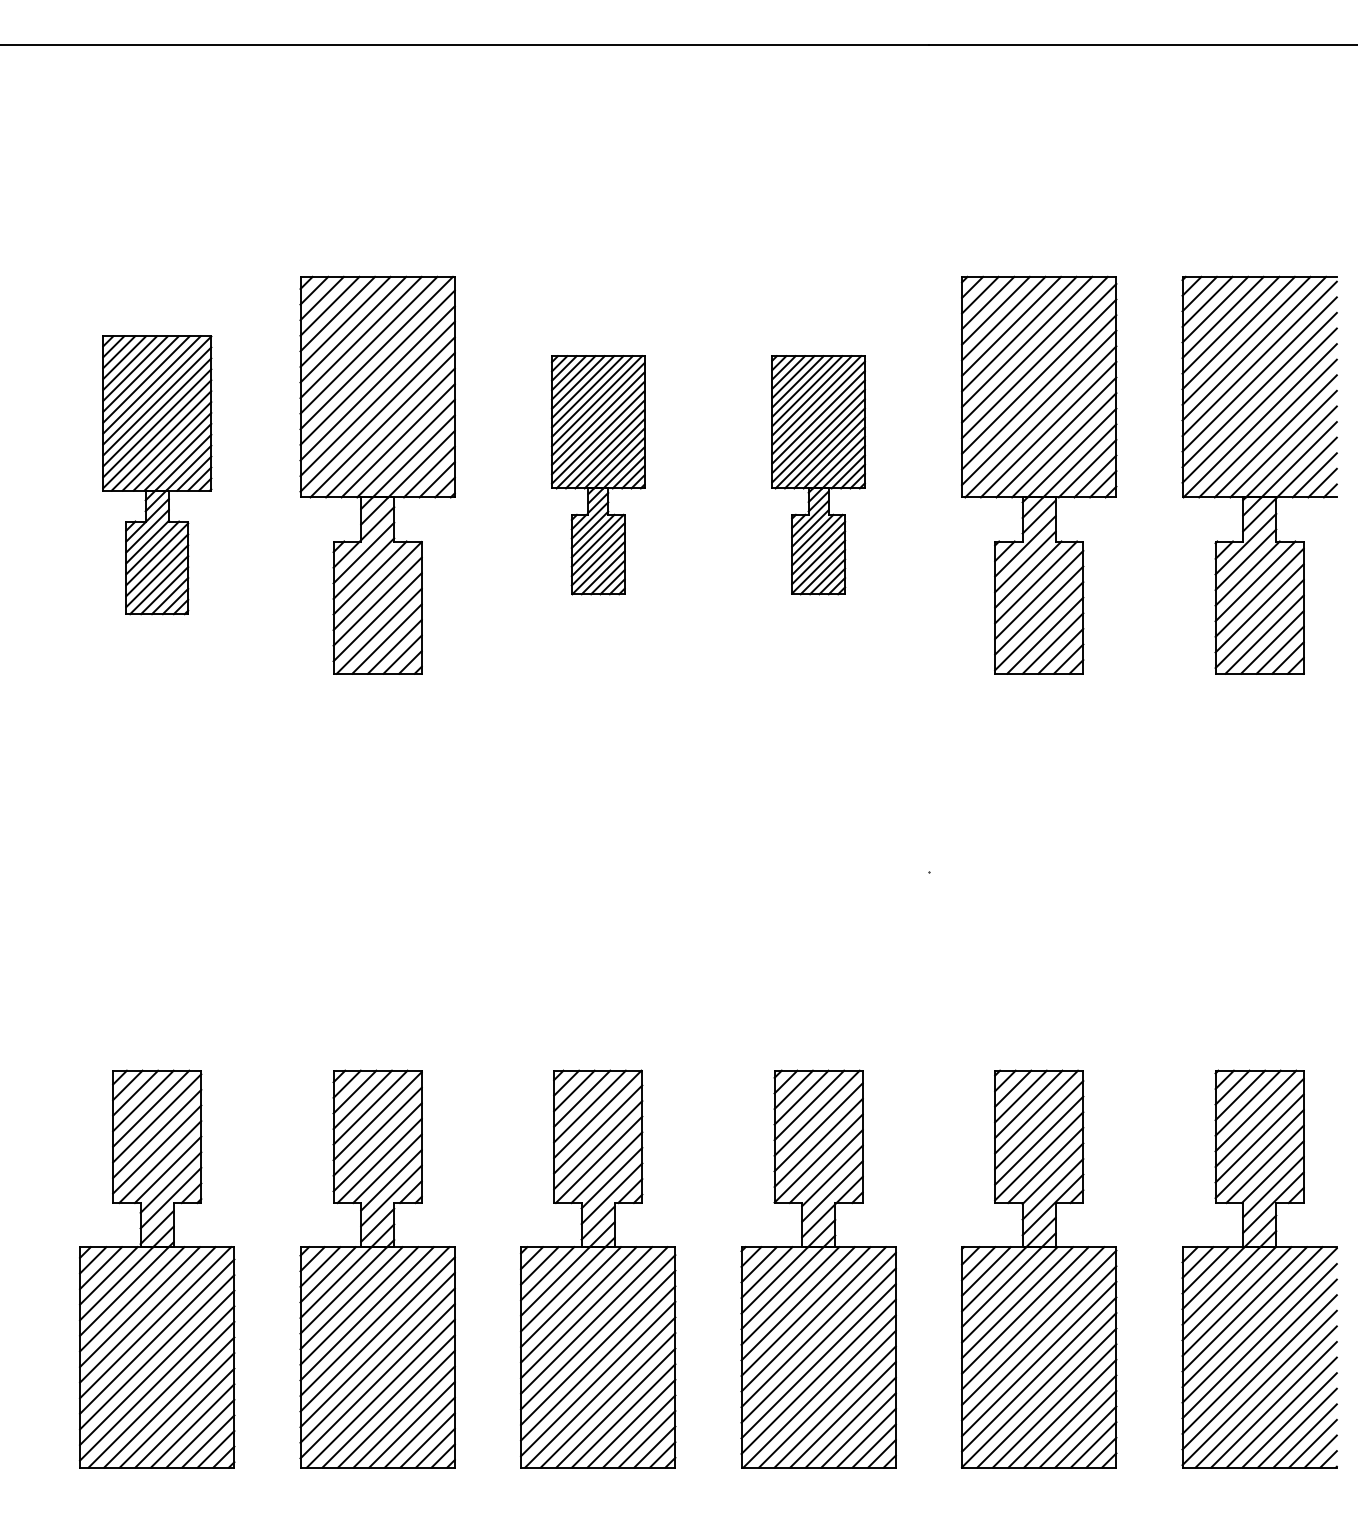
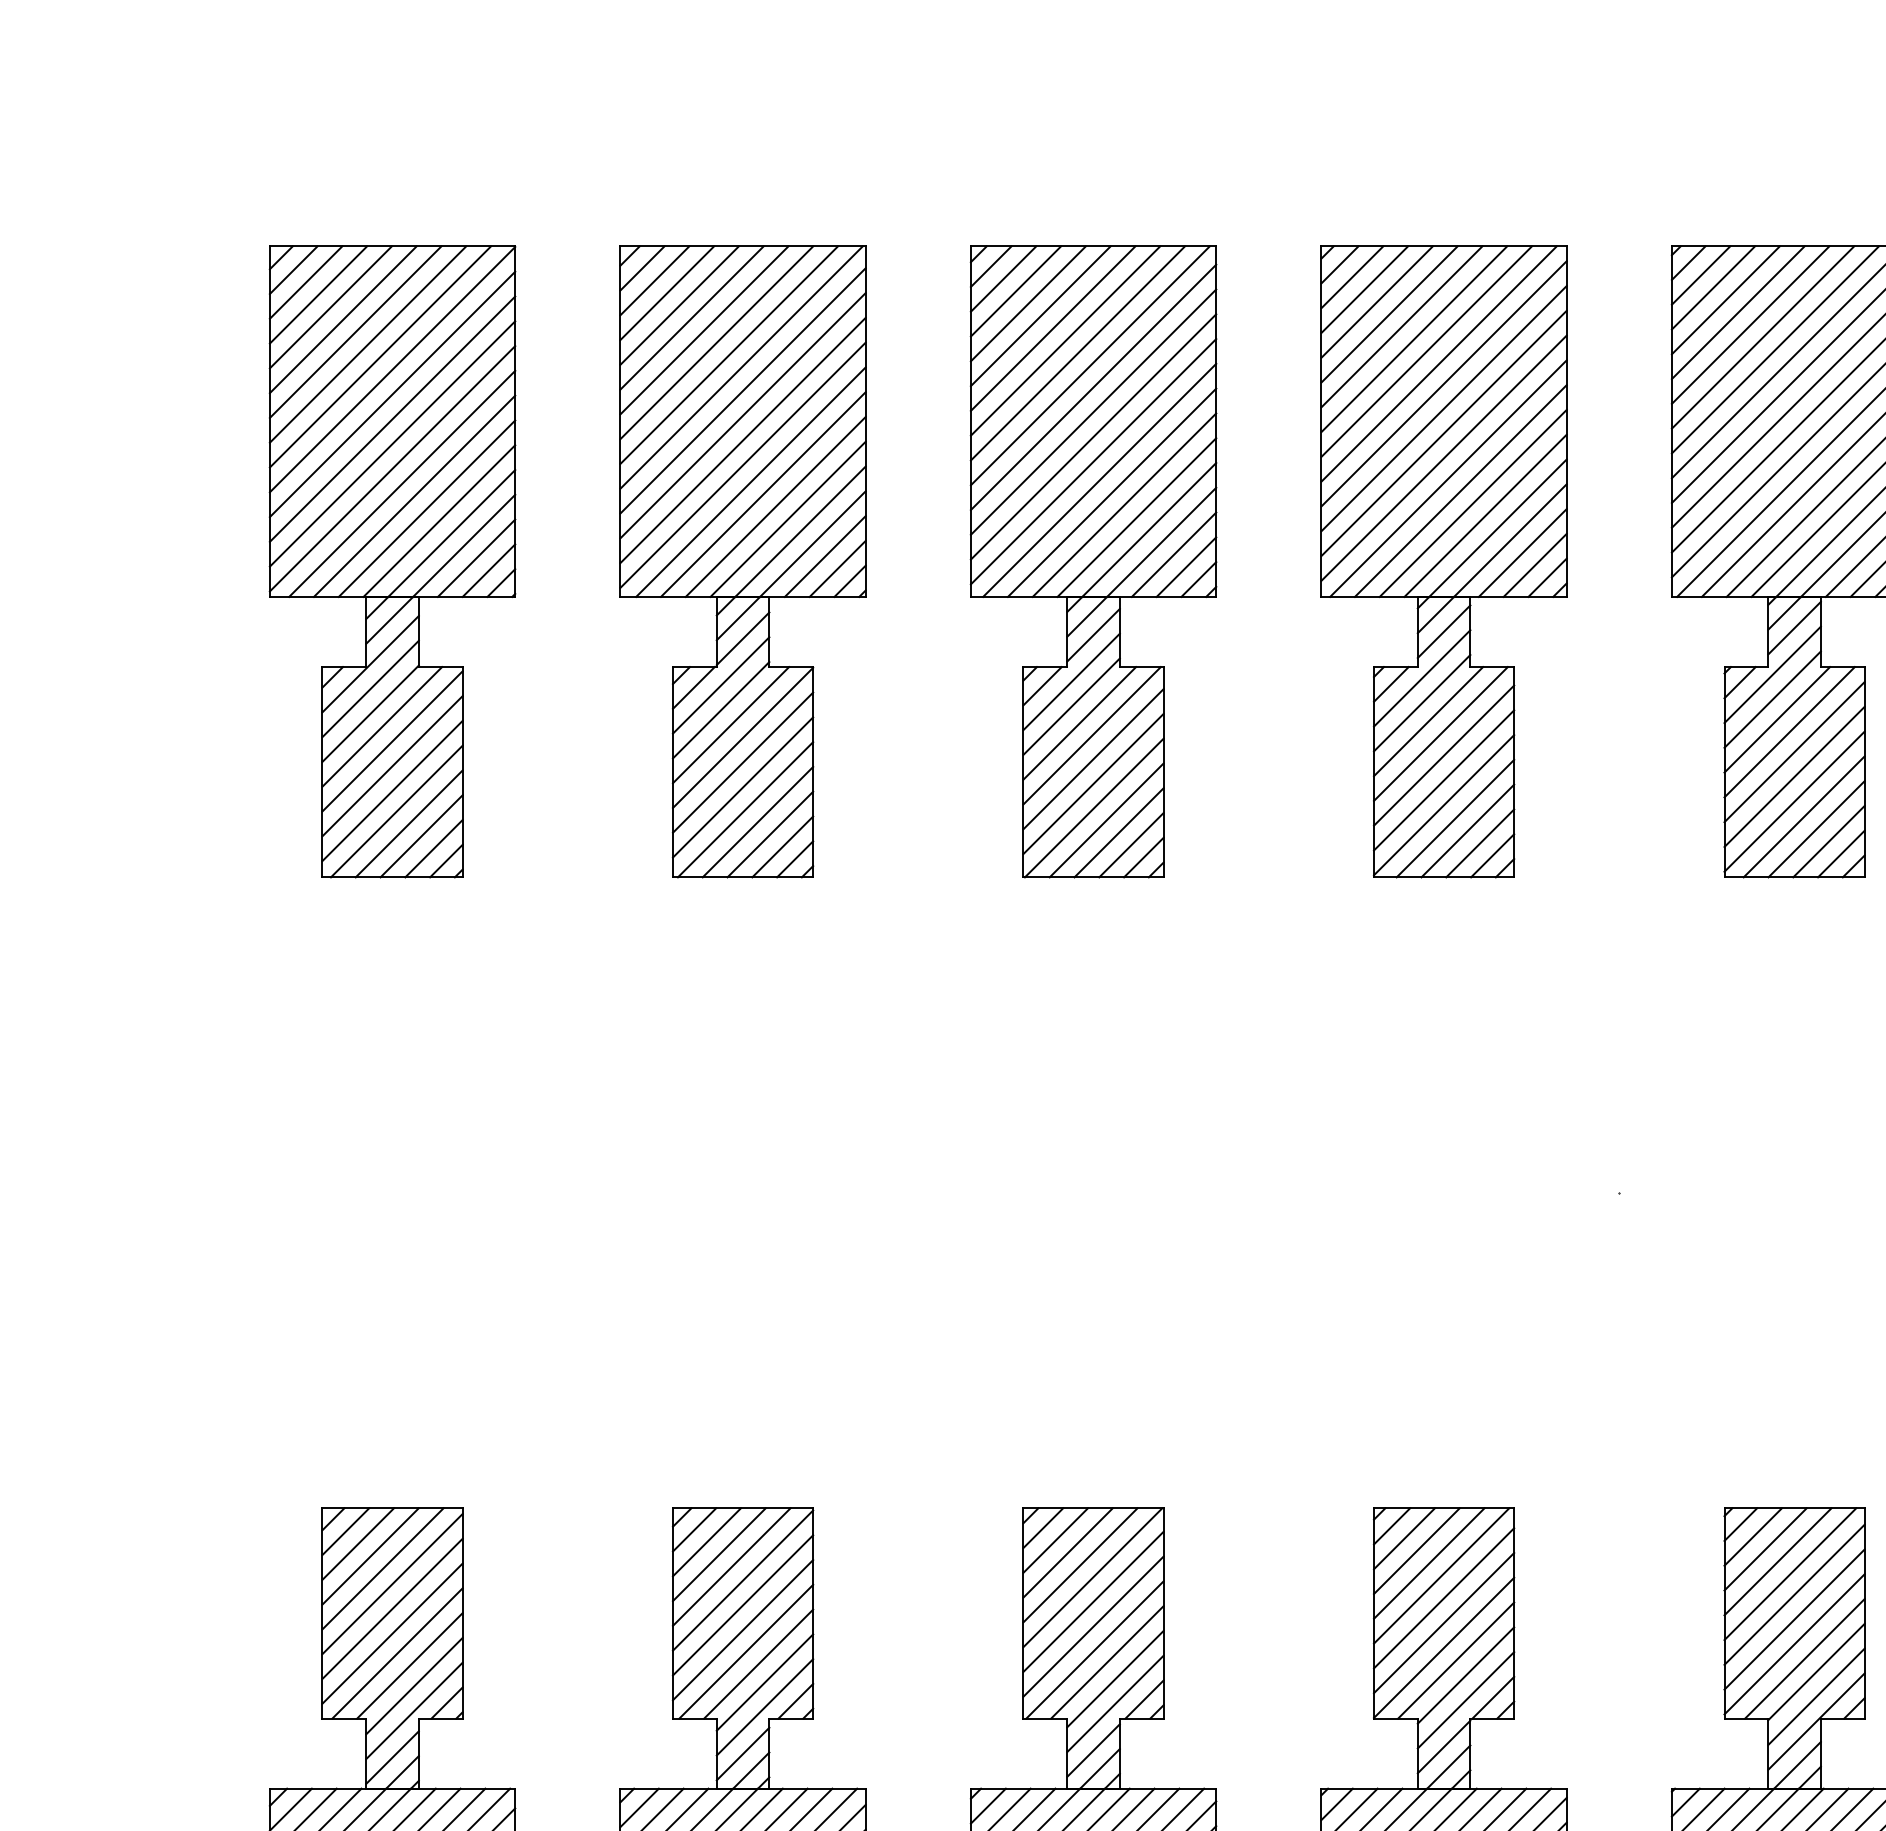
part: (157, 474) -> (393, 560), size x1.43
part: (598, 474) -> (1094, 560), size x1.67
part: (818, 474) -> (1443, 560), size x1.67

